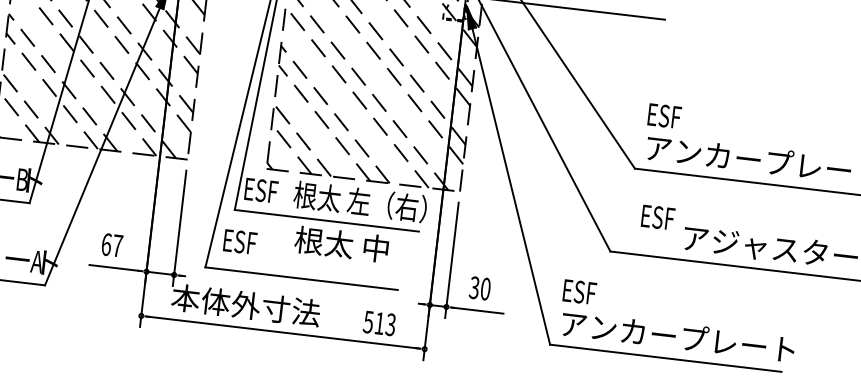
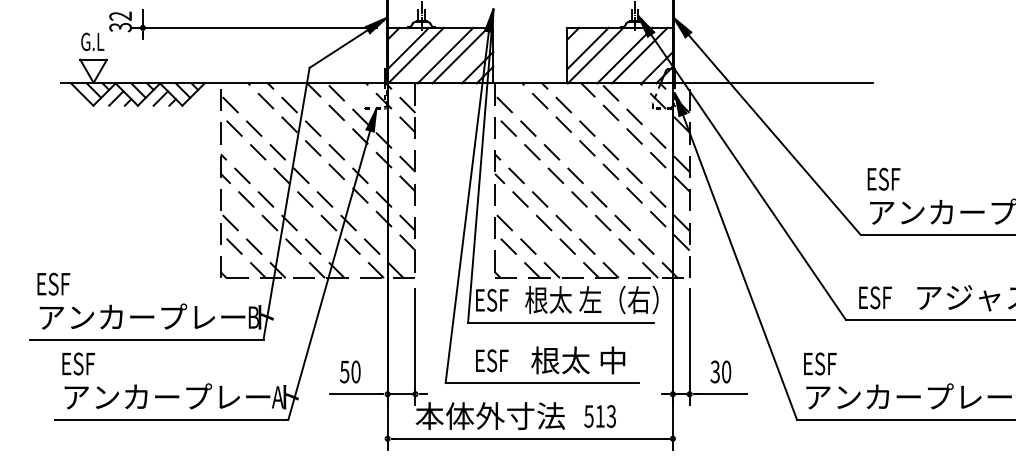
text: (658, 217) -> (875, 297), moved
text: (240, 241) -> (492, 360), moved
text: (112, 244) -> (350, 371), 67 -> 50
text: (341, 244) -> (578, 360), moved
text: (378, 323) -> (599, 416), moved

